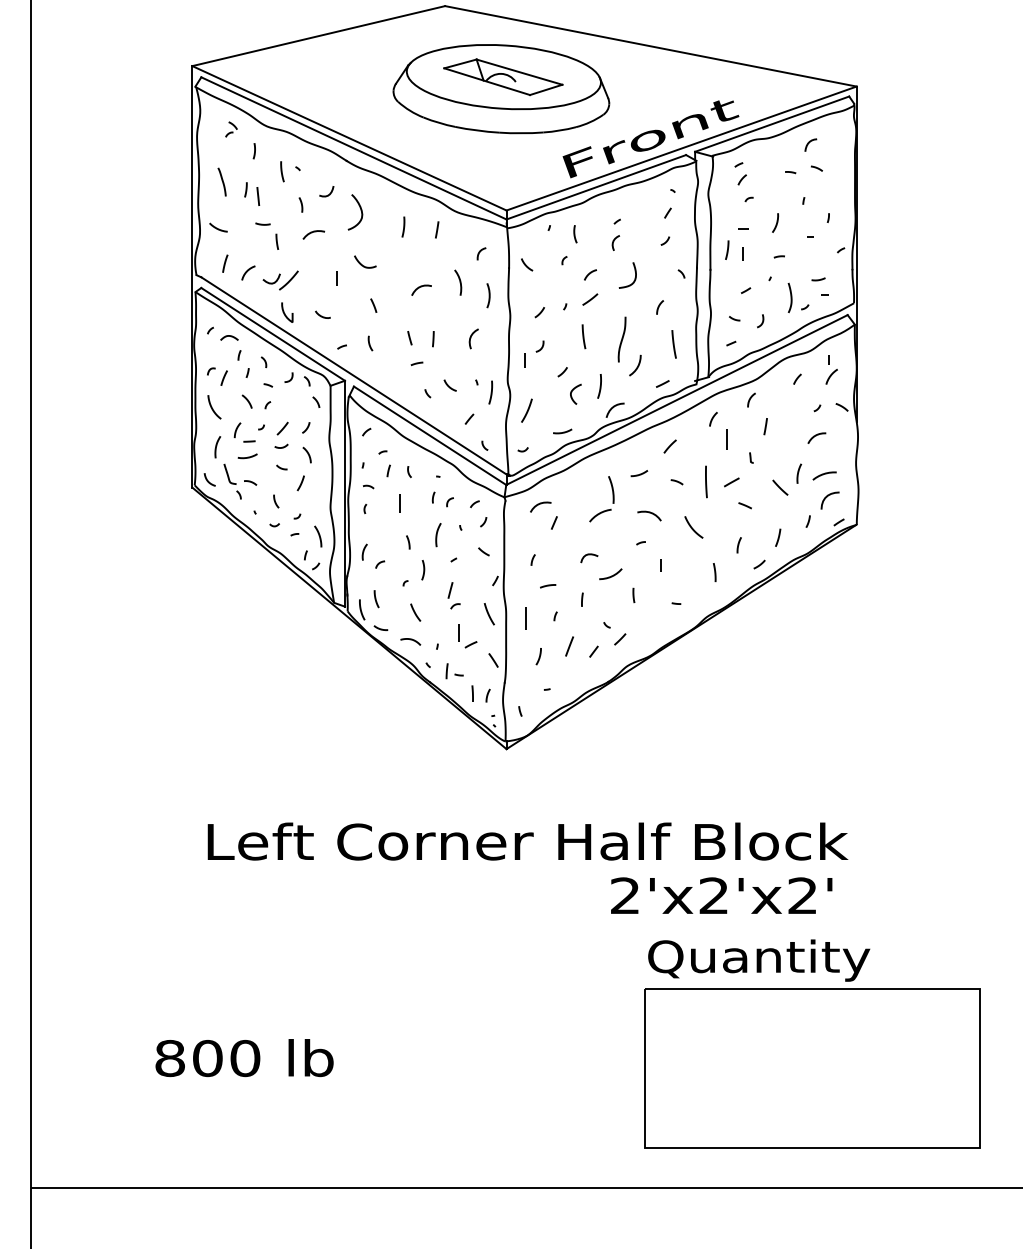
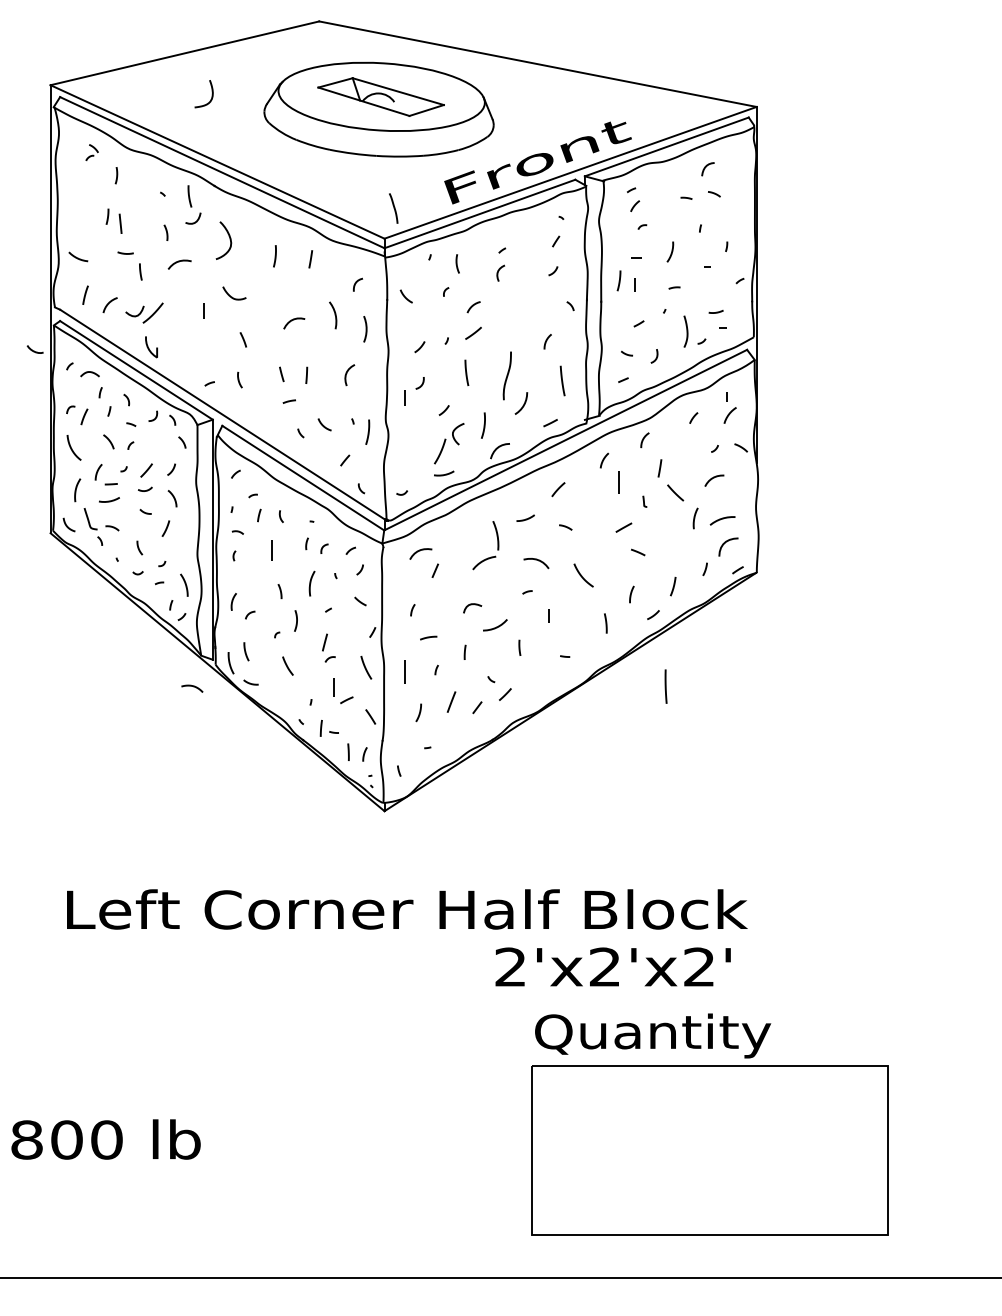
line: (282, 171) -> (189, 196), moved
curve: (221, 180) -> (392, 206), moved
curve: (634, 277) -> (211, 96), moved
curve: (321, 315) -> (33, 350), moved
curve: (527, 410) -> (440, 451), moved
line: (706, 481) -> (666, 686), moved
line: (780, 487) -> (675, 492), moved
curve: (410, 640) -> (192, 687), moved

